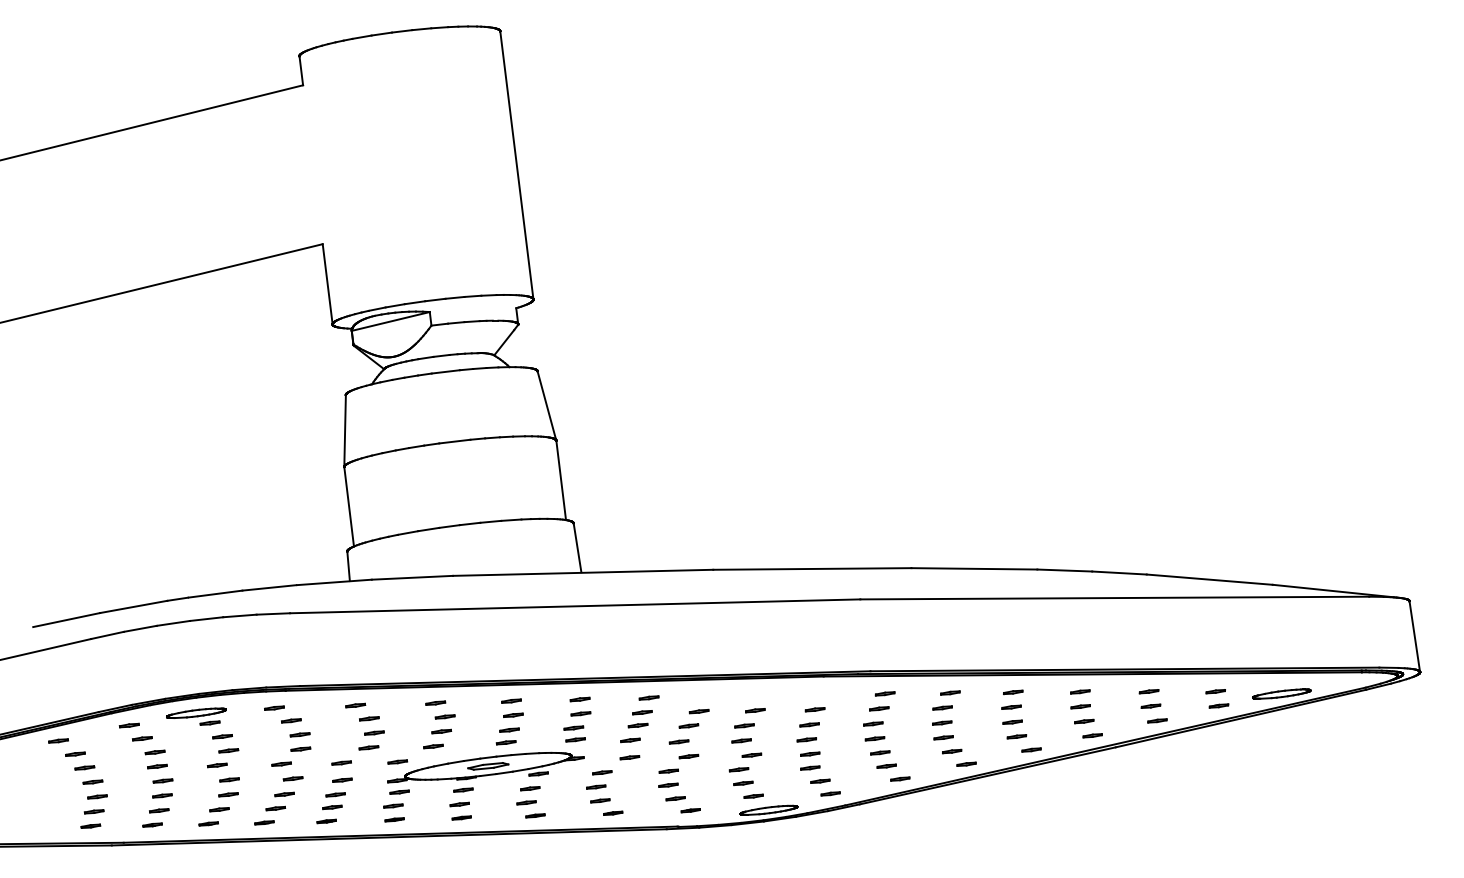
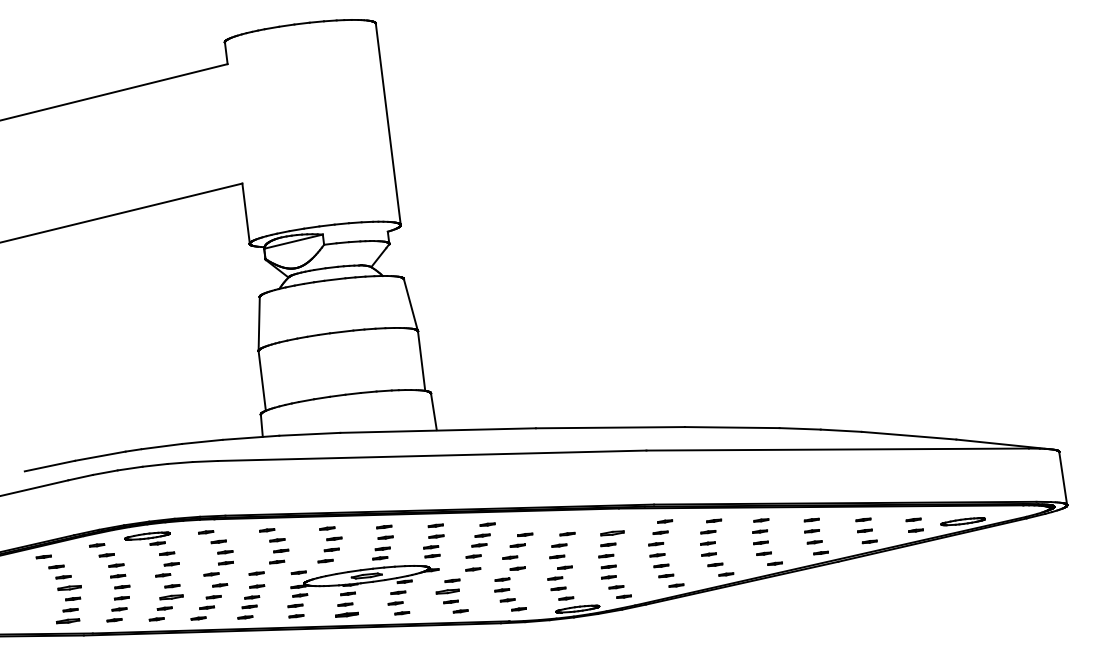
part: (814, 709) -> (612, 533), size x1.6
part: (92, 781) -> (69, 587), size x1.6
part: (596, 786) -> (448, 591), size x1.6
part: (228, 794) -> (171, 597), size x1.6
part: (461, 817) -> (346, 614), size x1.6
part: (90, 825) -> (67, 620), size x1.6

